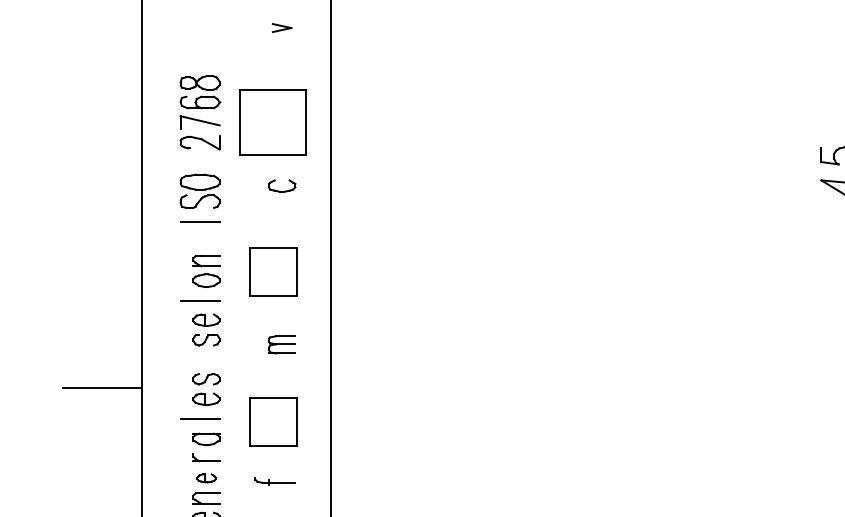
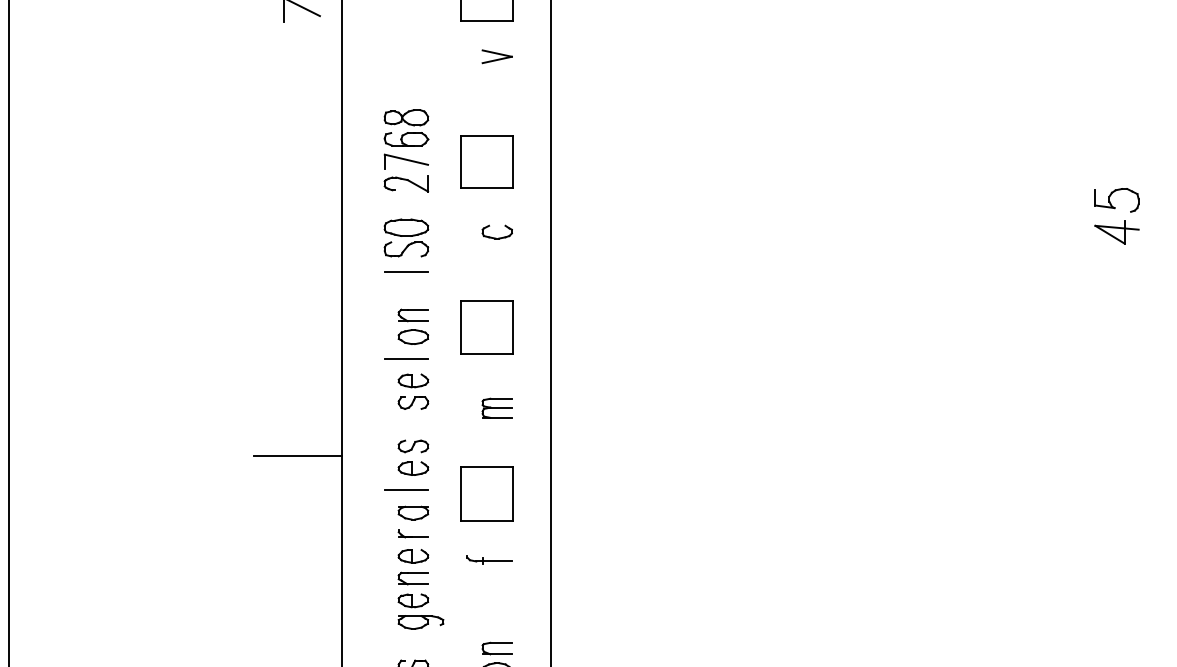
part: (281, 27) -> (496, 56), size x1.43
part: (272, 122) -> (486, 161), size x0.71
part: (206, 478) -> (413, 556), size x1.43

